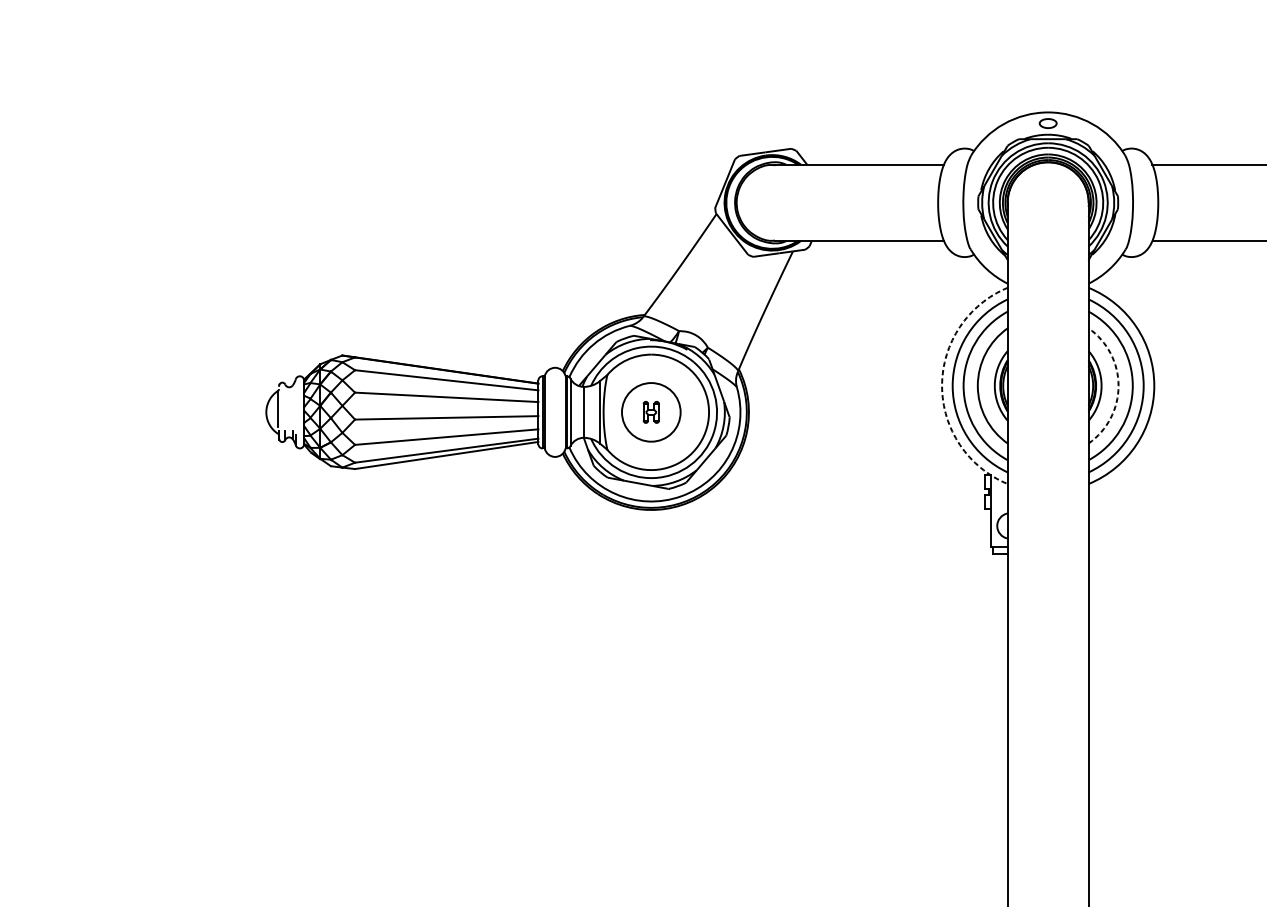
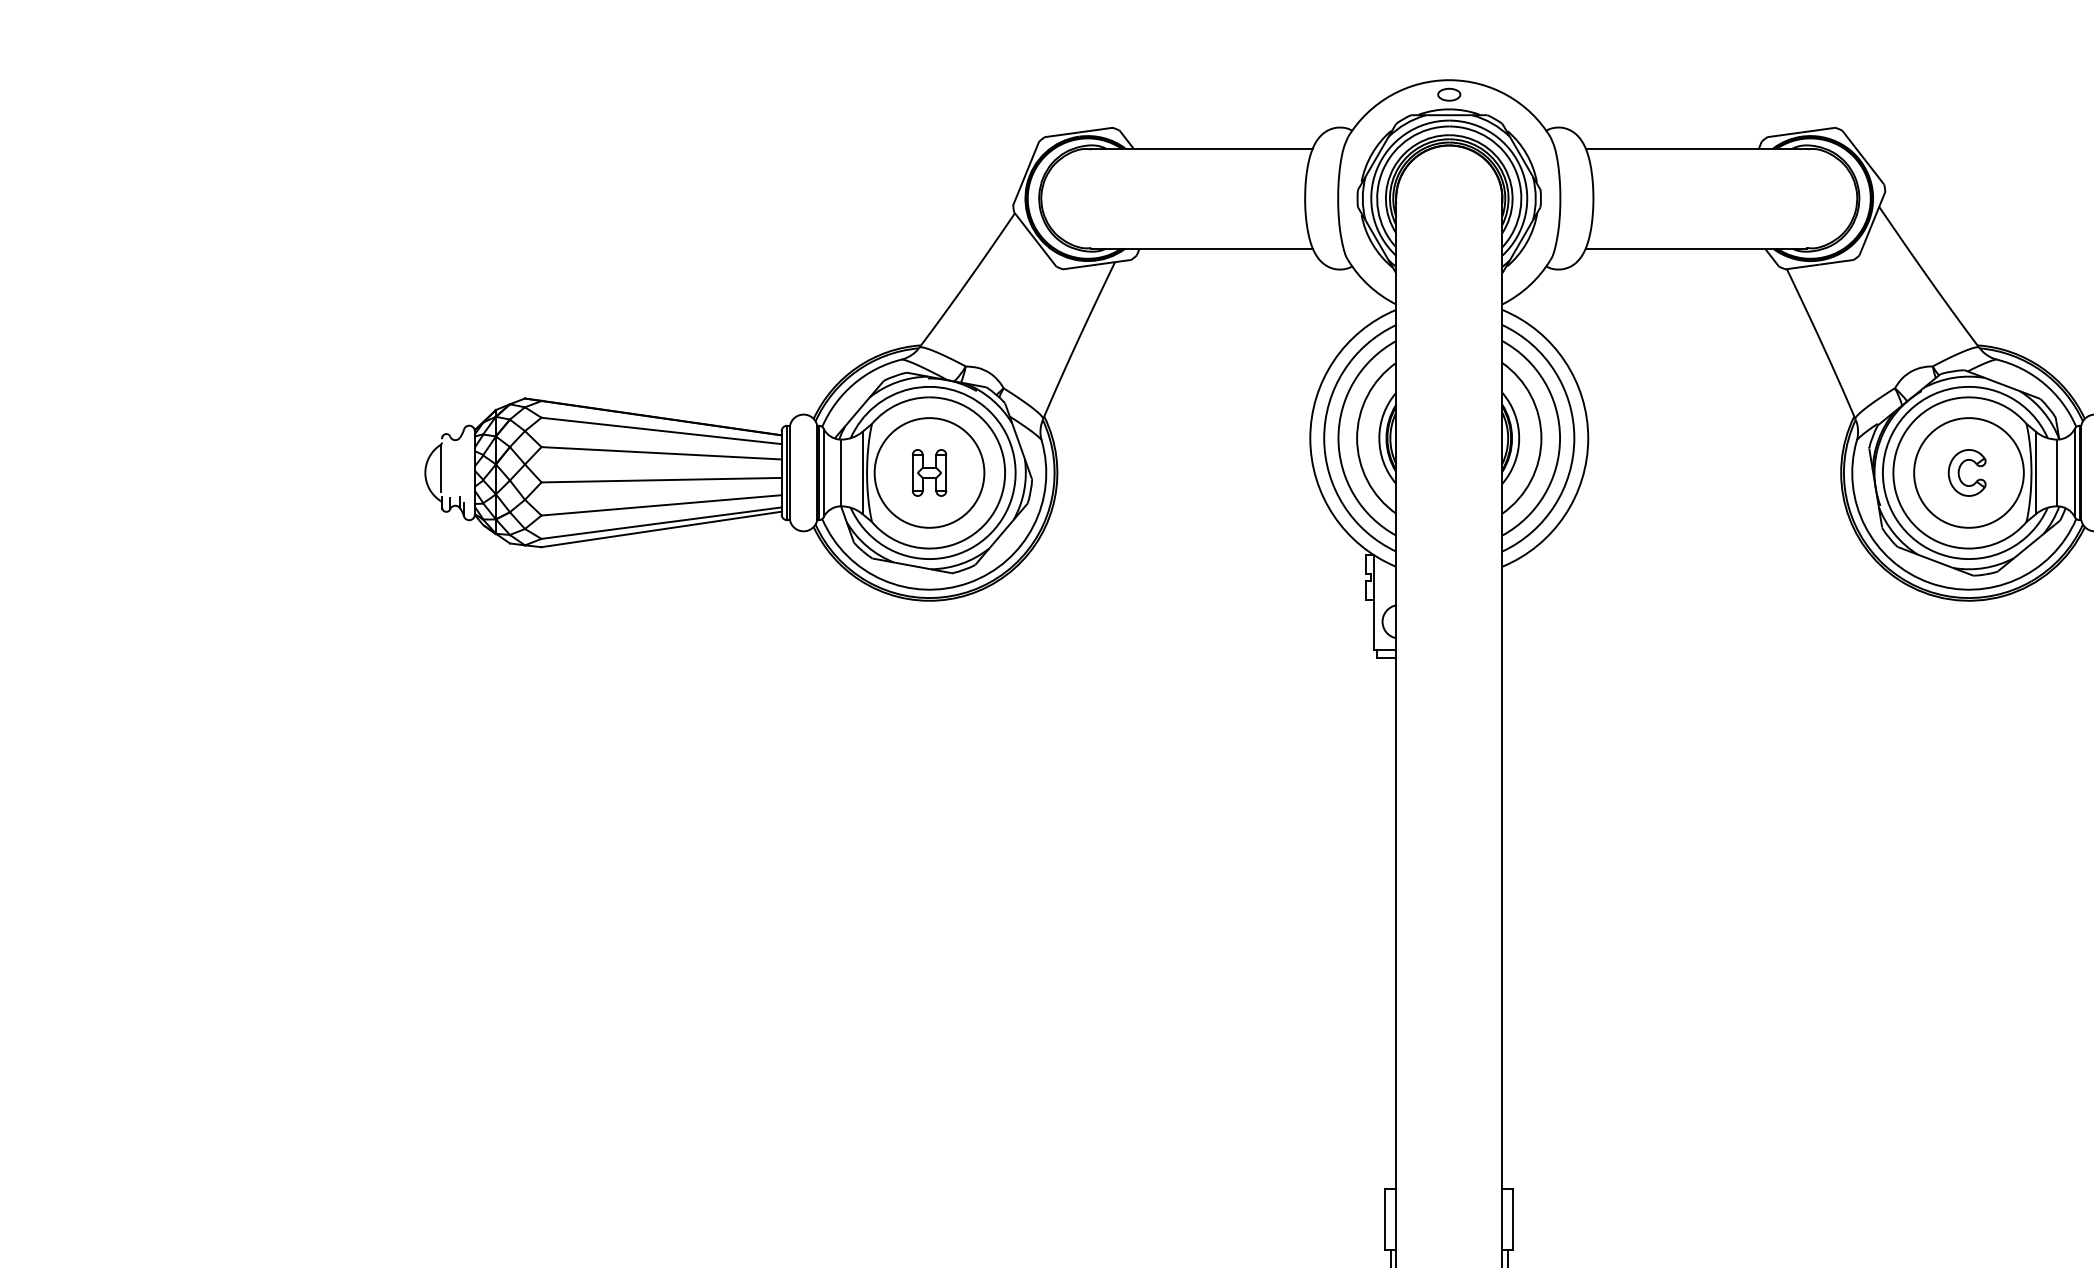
arc: (942, 386) -> (1310, 438), dashed -> solid
arc: (1118, 386) -> (1541, 438), dashed -> solid
circle: (651, 412) -> (929, 472), size x1.43
part: (651, 412) -> (929, 472), size x1.67

